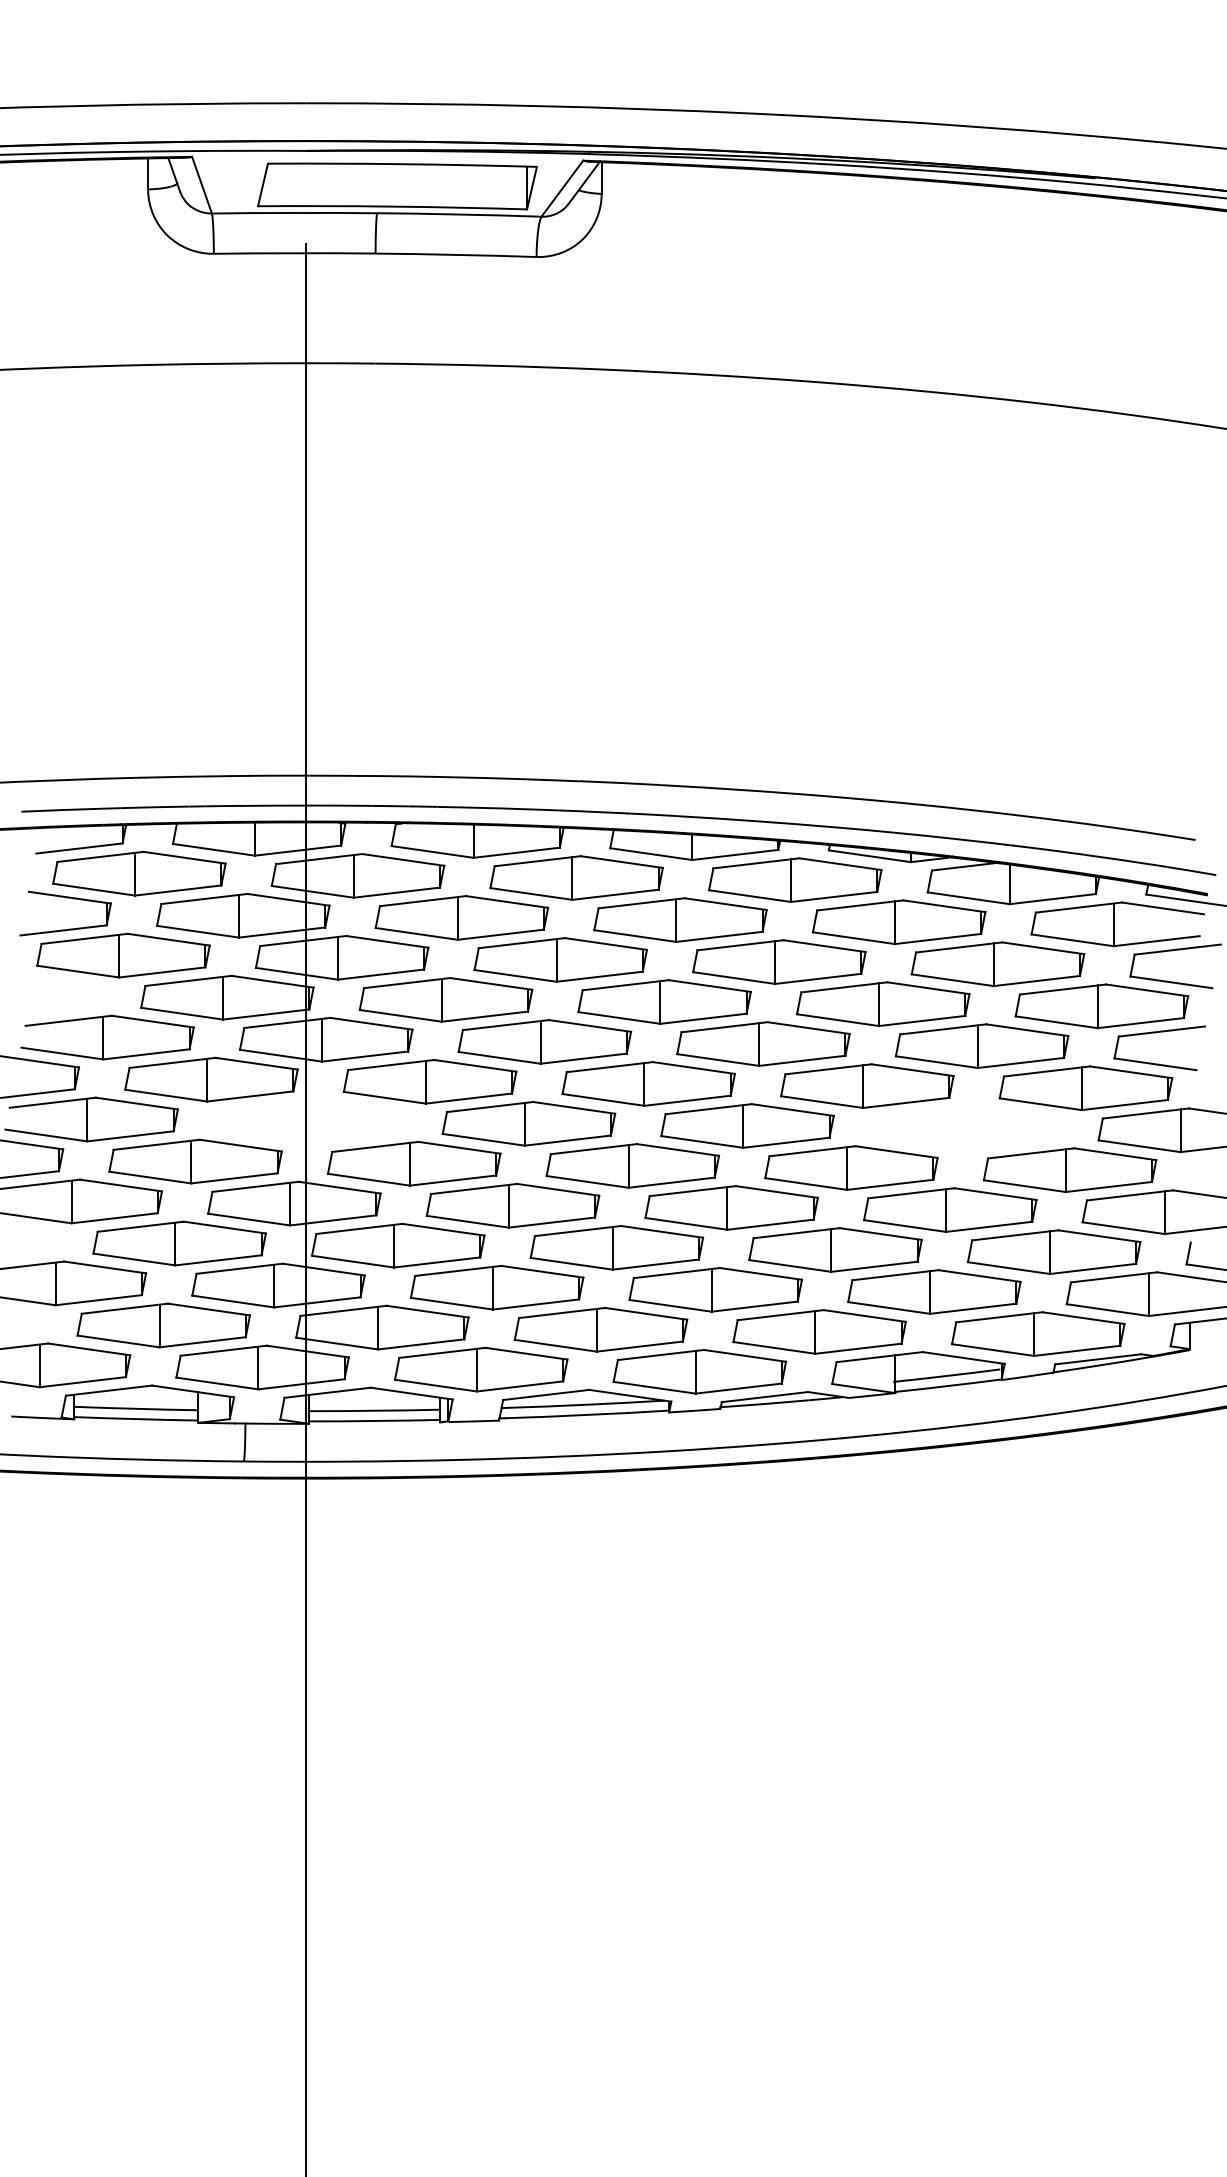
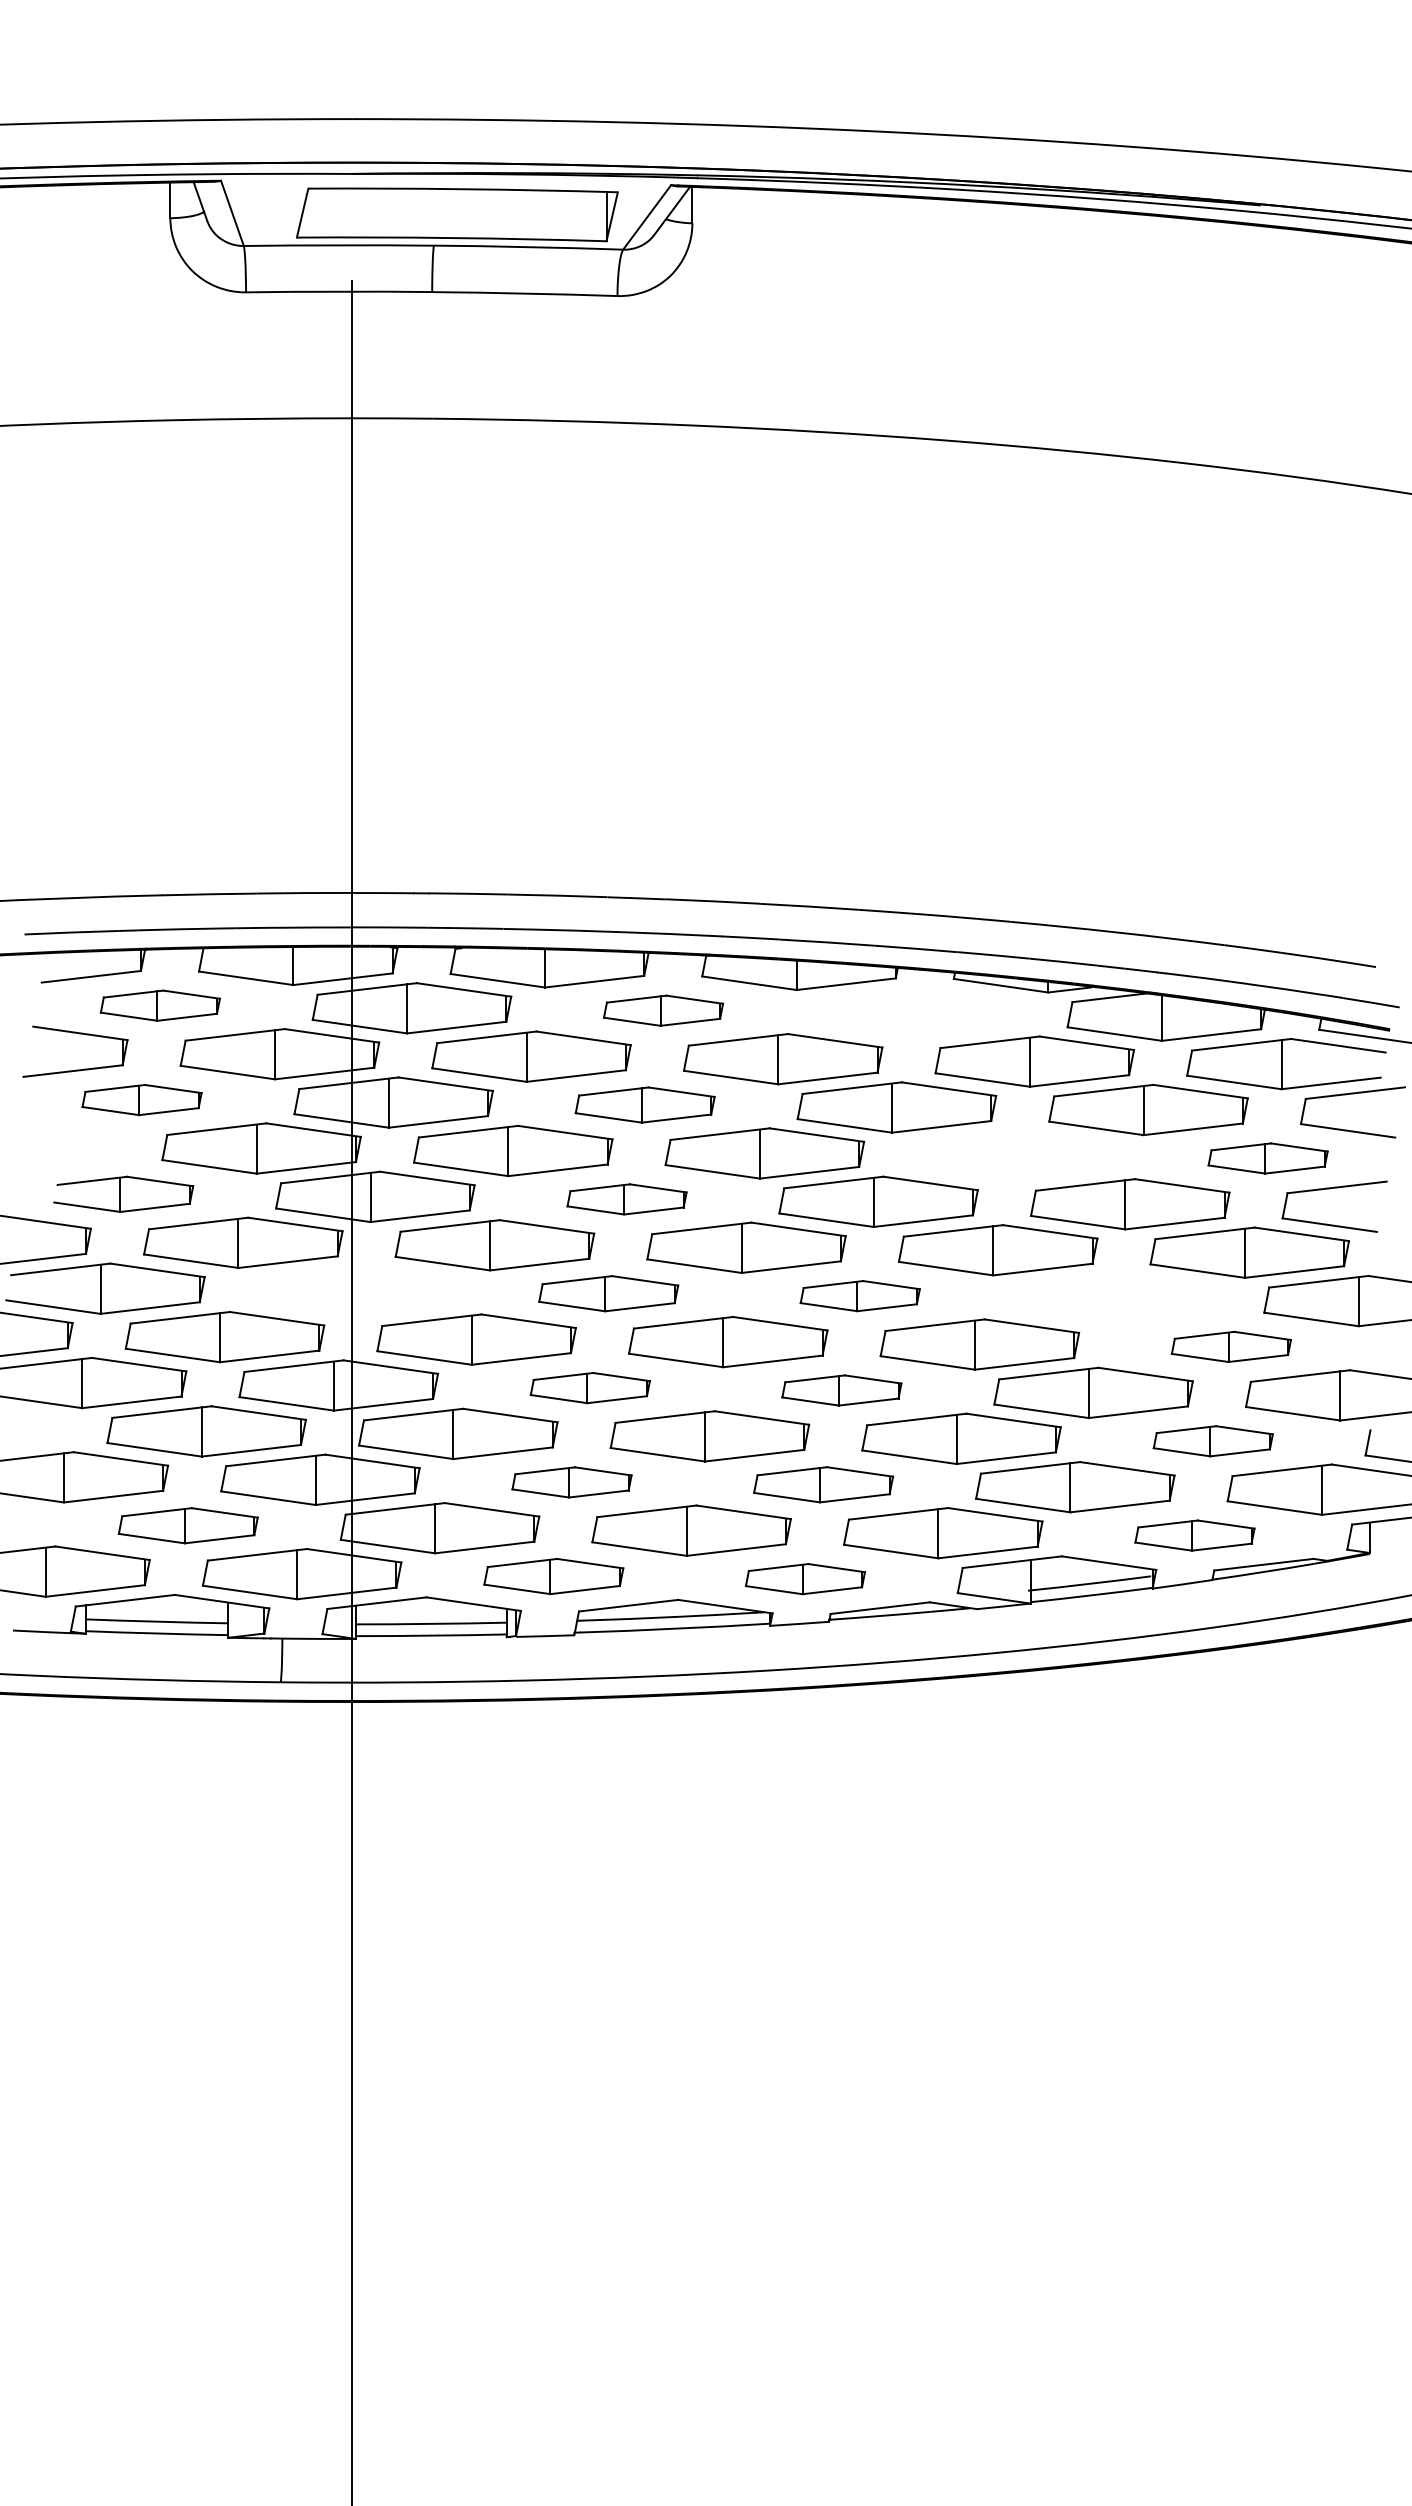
part: (139, 873) -> (160, 1005), size x0.6
part: (576, 877) -> (663, 1010), size x0.6
part: (795, 879) -> (915, 1012), removed
part: (123, 955) -> (142, 1099), size x0.6
part: (560, 959) -> (645, 1104), size x0.7
part: (883, 1003) -> (1016, 1155), removed
part: (1101, 1006) -> (1267, 1158), size x0.6
part: (107, 1037) -> (123, 1194), size x0.7
part: (544, 1041) -> (626, 1198), size x0.6
part: (528, 1123) -> (608, 1293), size x0.7
part: (747, 1125) -> (860, 1295), size x0.6
part: (1069, 1169) -> (1230, 1346), size x0.6
part: (512, 1205) -> (589, 1387), size x0.6
part: (731, 1207) -> (841, 1389), size x0.6
part: (1054, 1251) -> (1213, 1440), size x0.6
part: (496, 1287) -> (571, 1482), size x0.6
part: (715, 1289) -> (823, 1484), size x0.7
part: (163, 1325) -> (188, 1525), size x0.7
part: (1038, 1333) -> (1195, 1534), size x0.6
part: (481, 1369) -> (554, 1576), size x0.7
part: (699, 1371) -> (804, 1578), size x0.6

